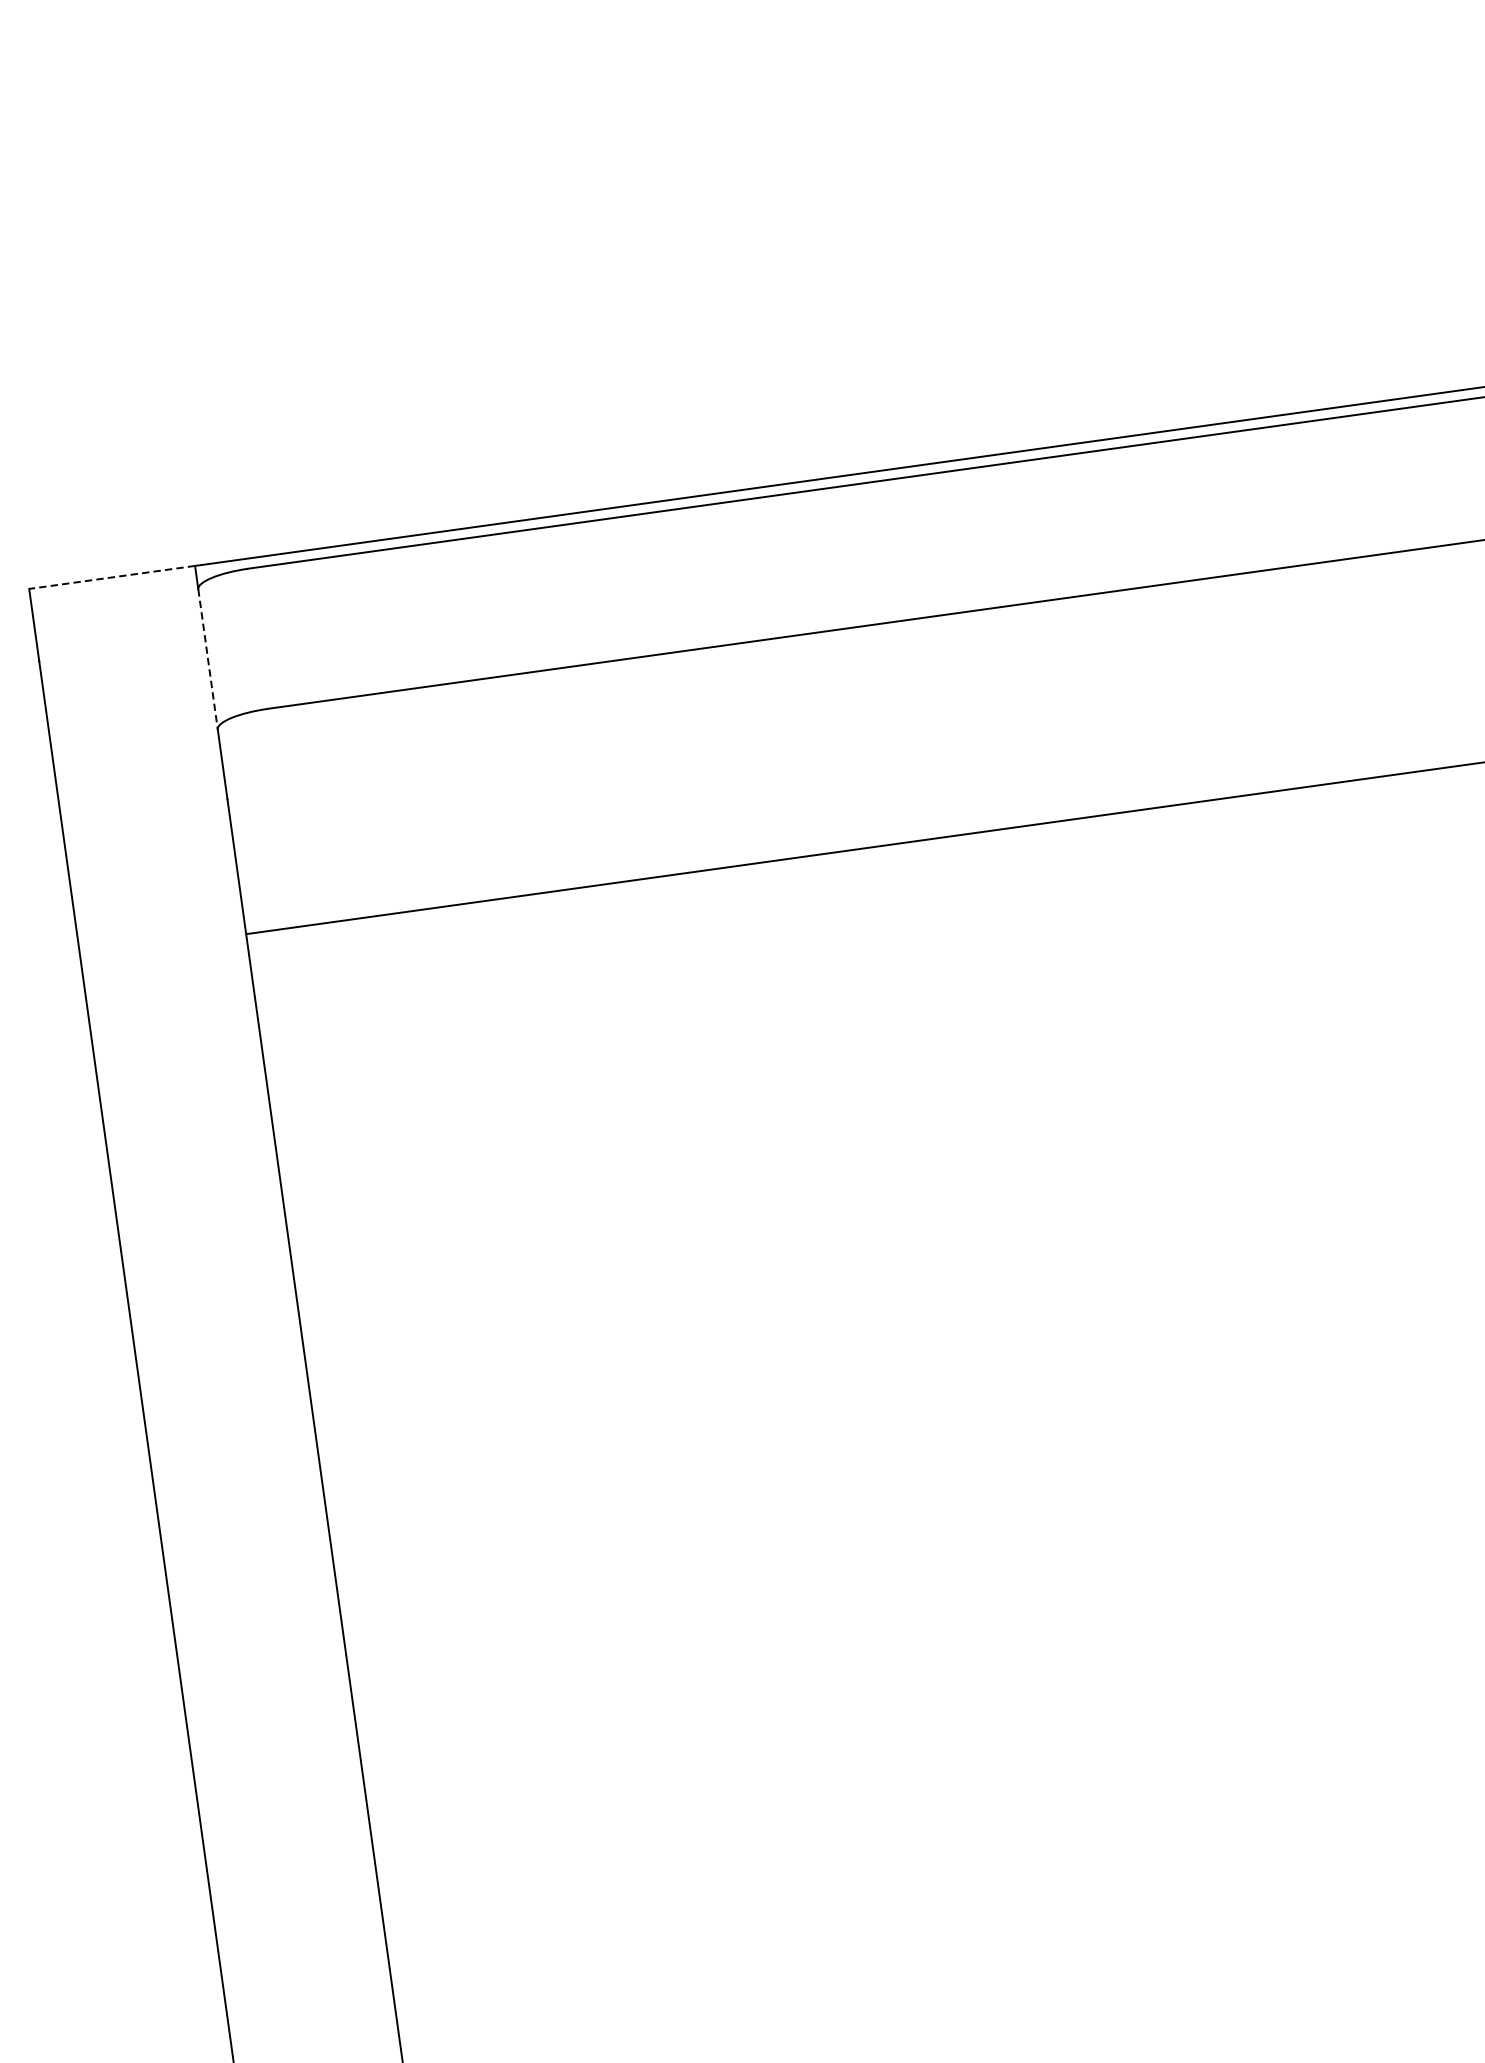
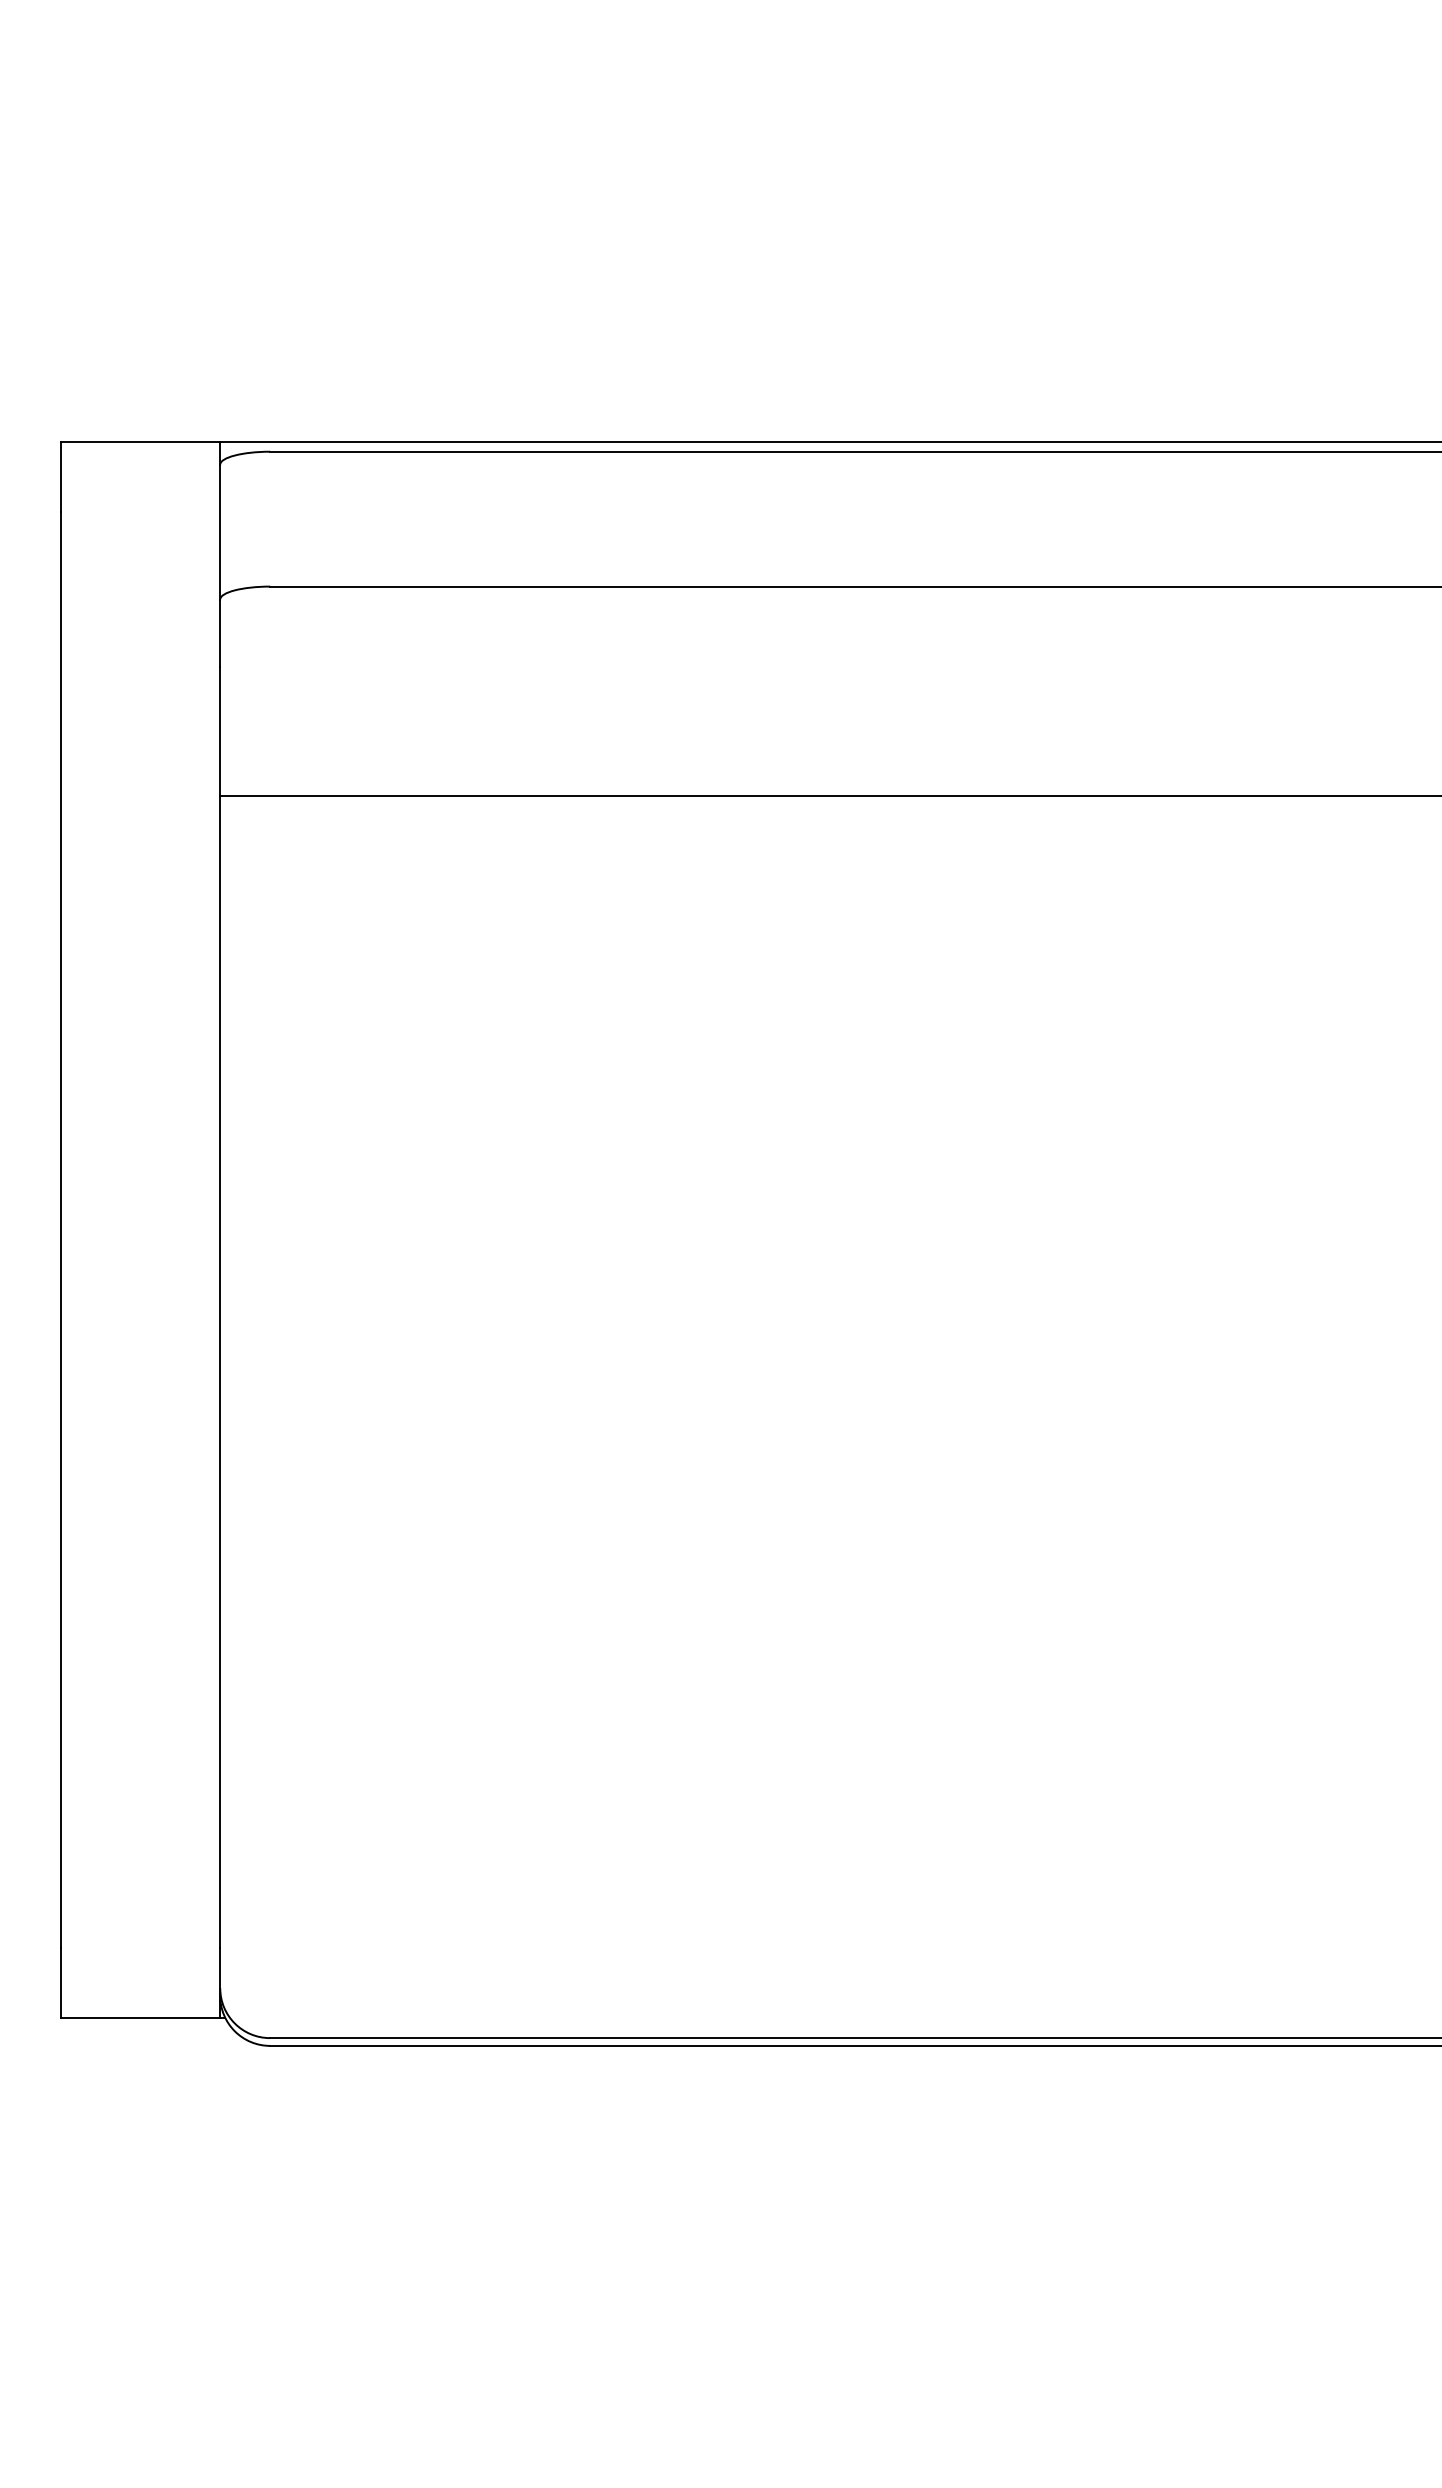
line: (112, 577) -> (140, 442), dashed -> solid
line: (208, 659) -> (220, 532), dashed -> solid

